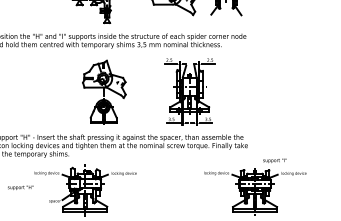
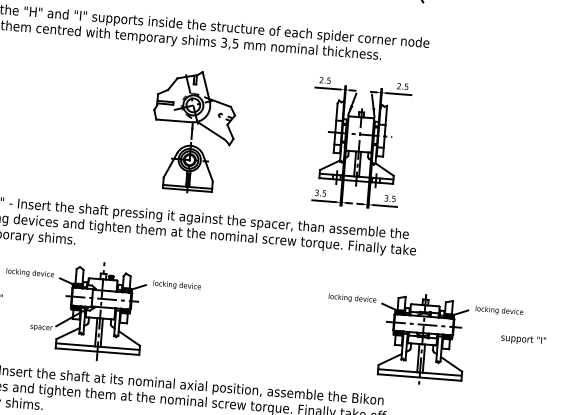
part: (104, 91) -> (193, 129), moved
part: (189, 91) -> (358, 142), moved
text: (274, 160) -> (522, 339), moved

